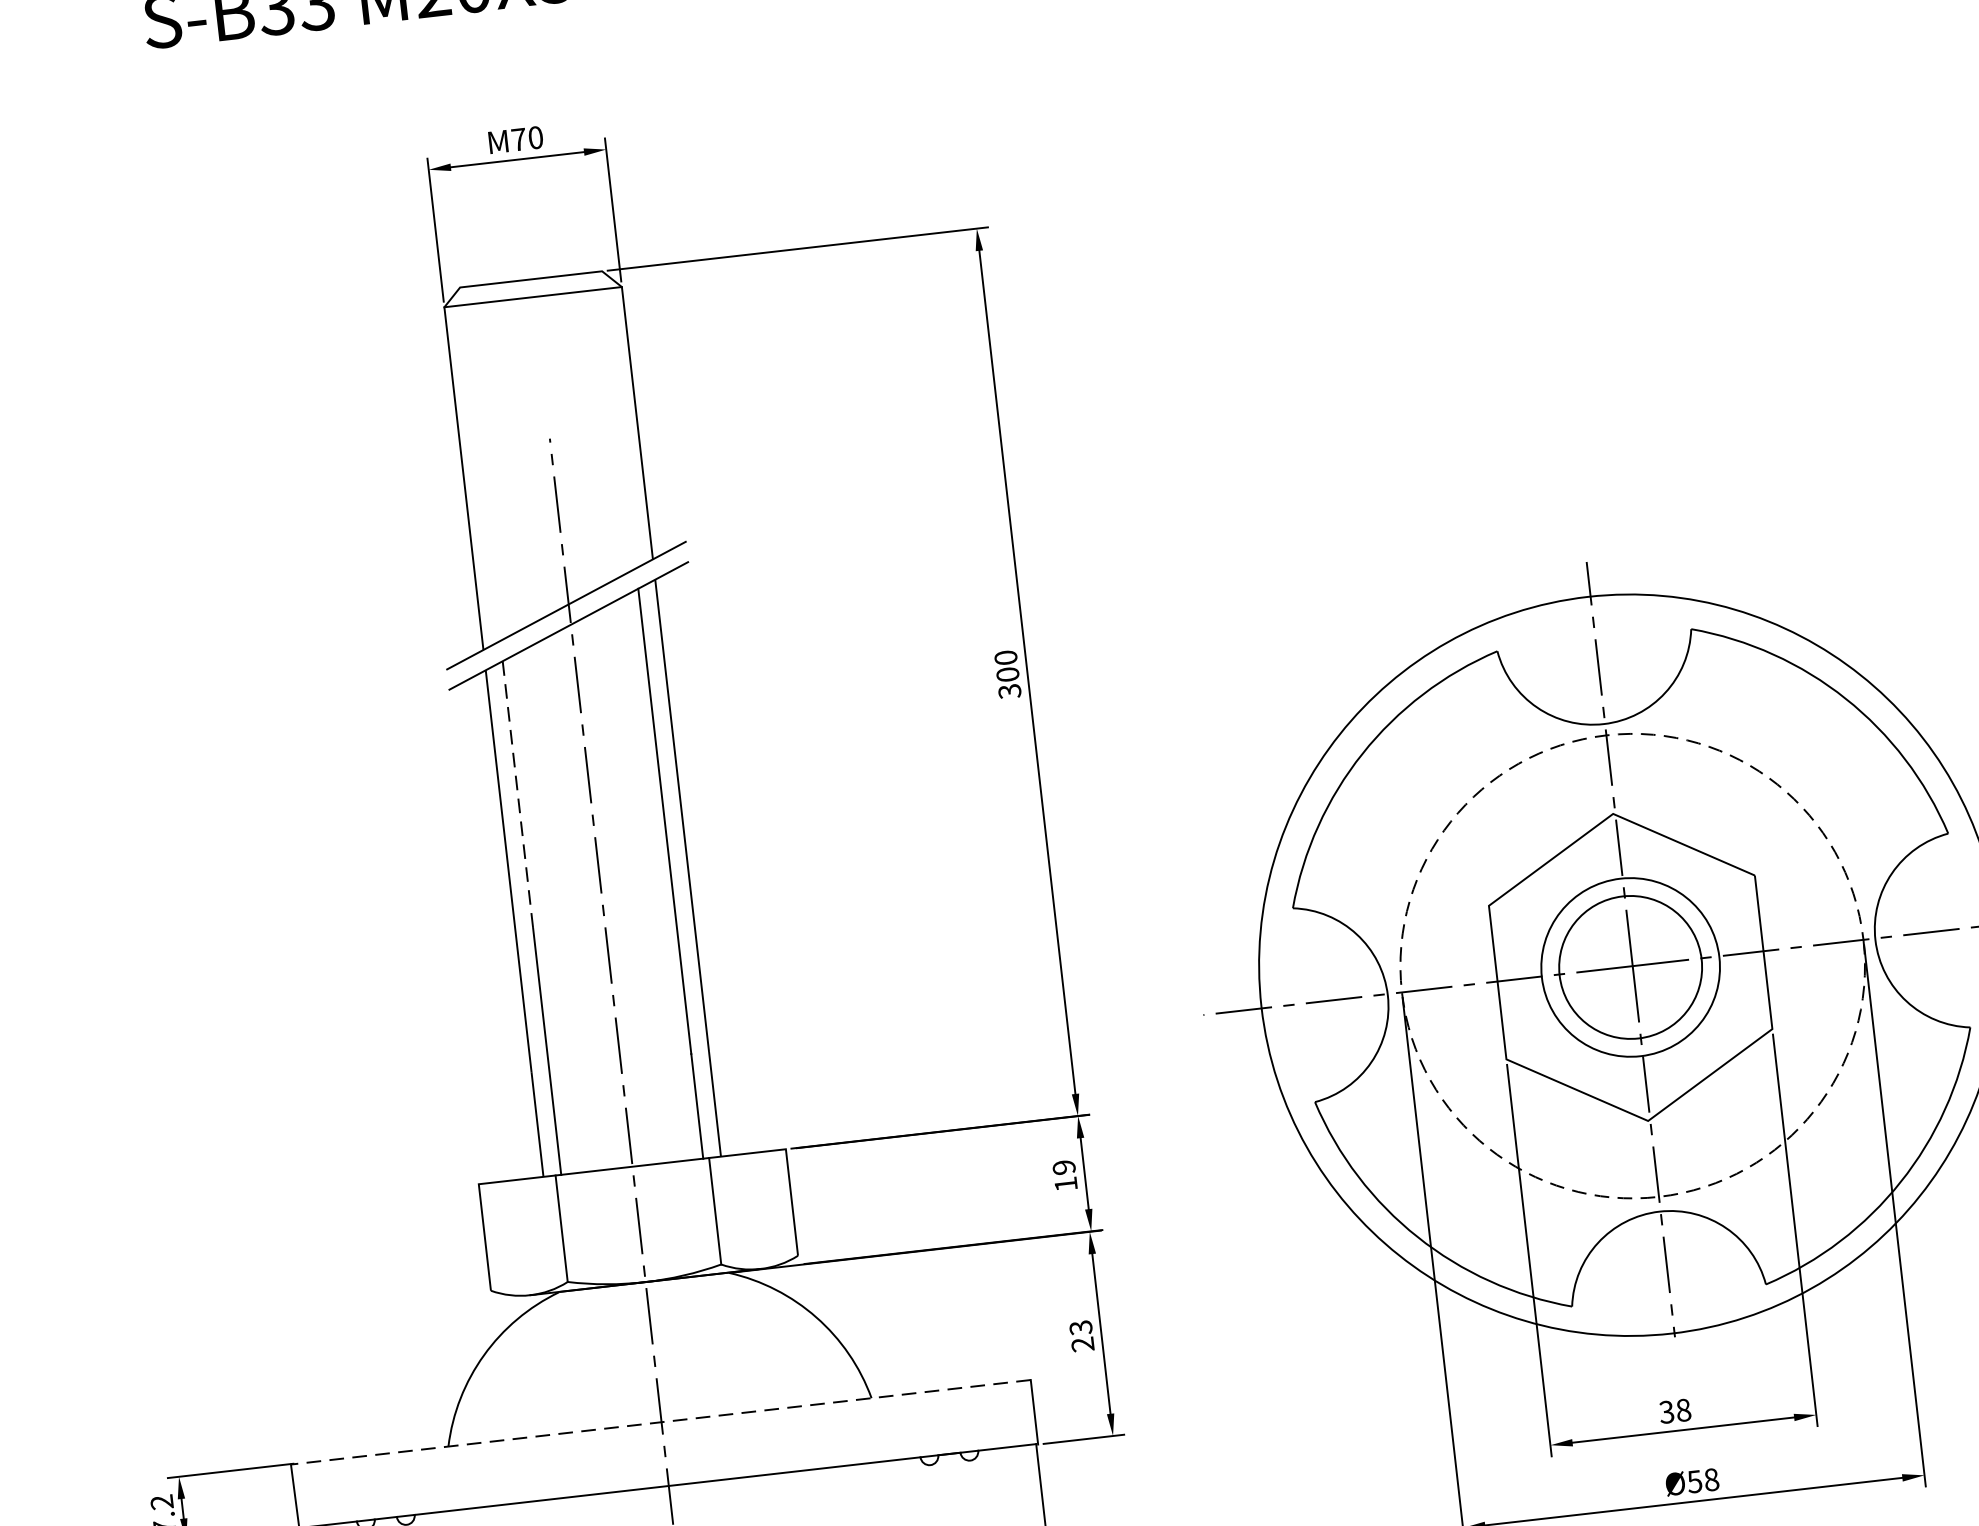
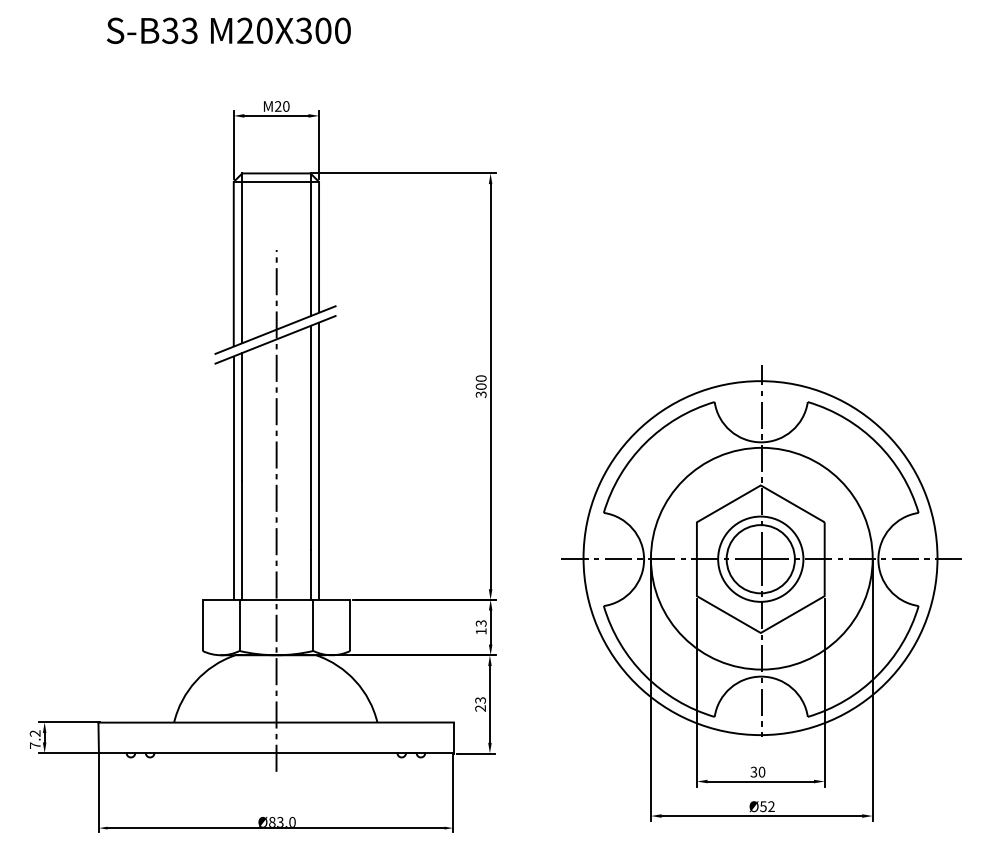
text: (519, 139) -> (278, 106), M70 -> M20
line: (618, 419) -> (310, 244), added
line: (480, 464) -> (242, 258), added
line: (518, 795) -> (242, 417), dashed -> solid
circle: (1631, 965) -> (761, 558), dashed -> solid
text: (1064, 1167) -> (481, 623), 19 -> 13
text: (1682, 1411) -> (761, 772), 38 -> 30
line: (661, 1422) -> (276, 722), dashed -> solid
text: (1711, 1479) -> (771, 806), Ø58 -> Ø52

